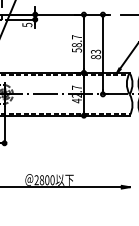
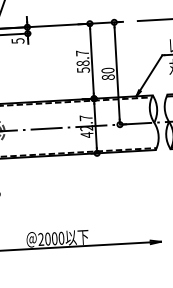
text: (95, 51) -> (107, 70), 83 -> 80
text: (41, 180) -> (47, 239), 2800 -> 2000

